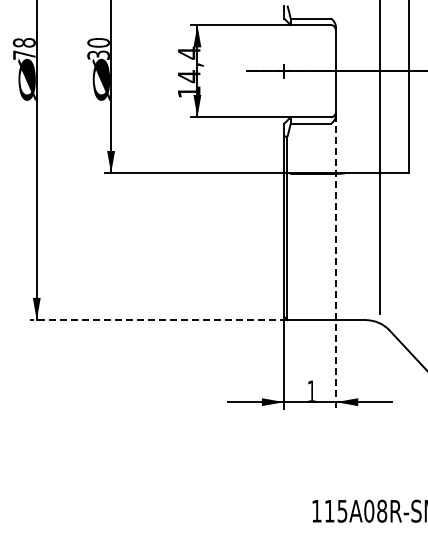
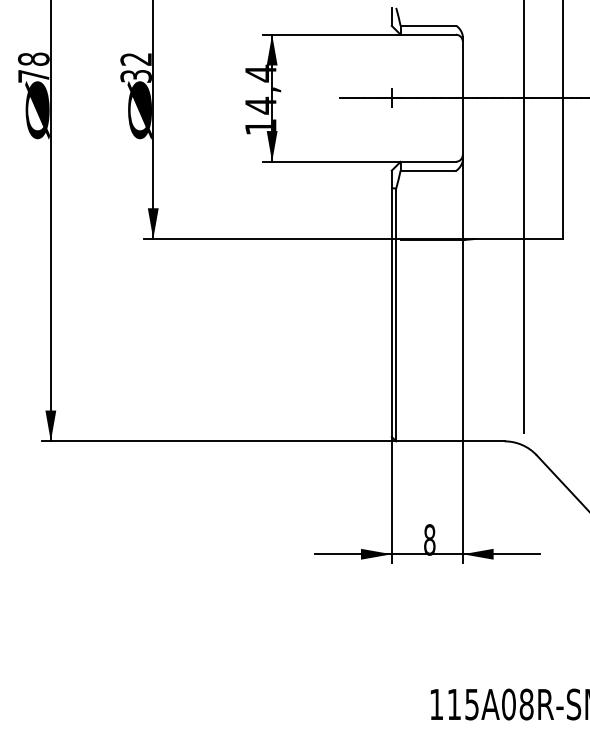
text: (98, 42) -> (135, 58), 30 -> 32
line: (335, 262) -> (462, 361), dashed -> solid
line: (158, 320) -> (218, 441), dashed -> solid
text: (311, 391) -> (429, 539), 1 -> 8

